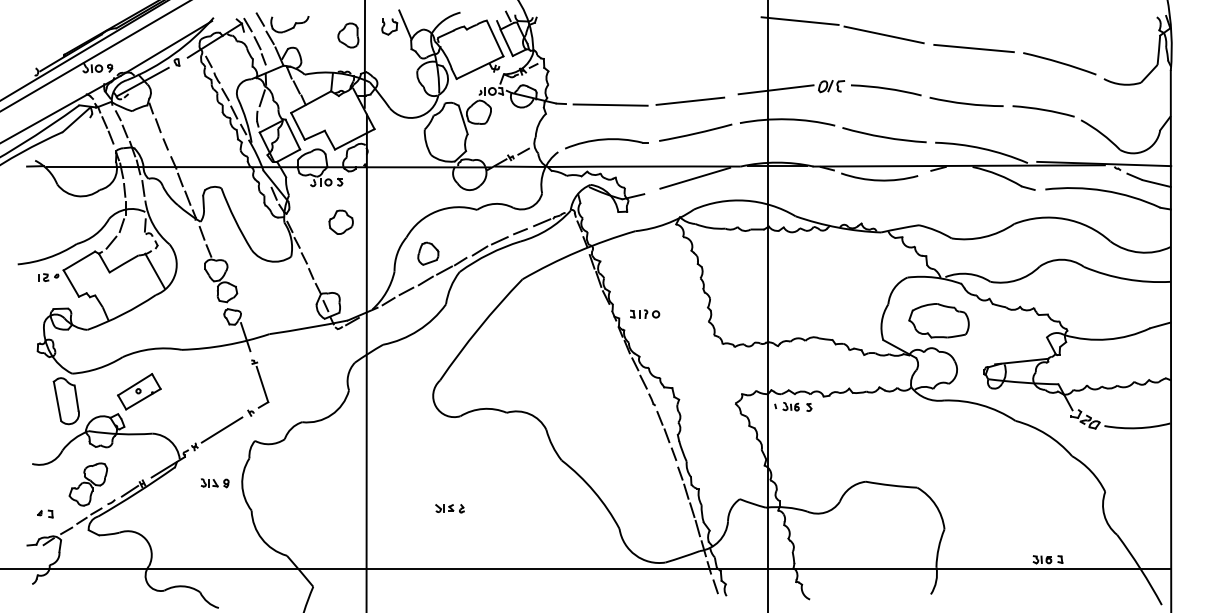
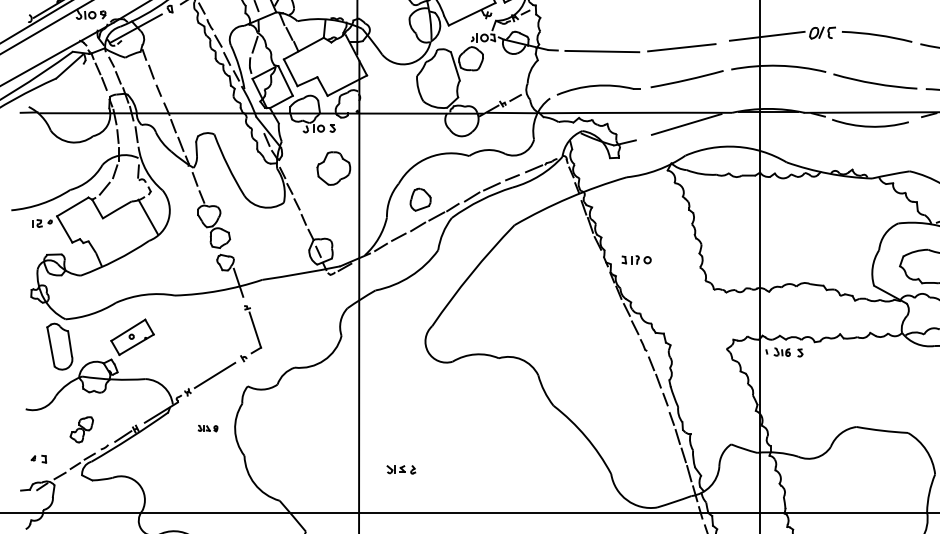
part: (340, 221) -> (333, 167), size x1.4
part: (214, 483) -> (207, 428), size x0.7
part: (88, 484) -> (81, 429), size x0.6
part: (449, 508) -> (400, 469), moved

